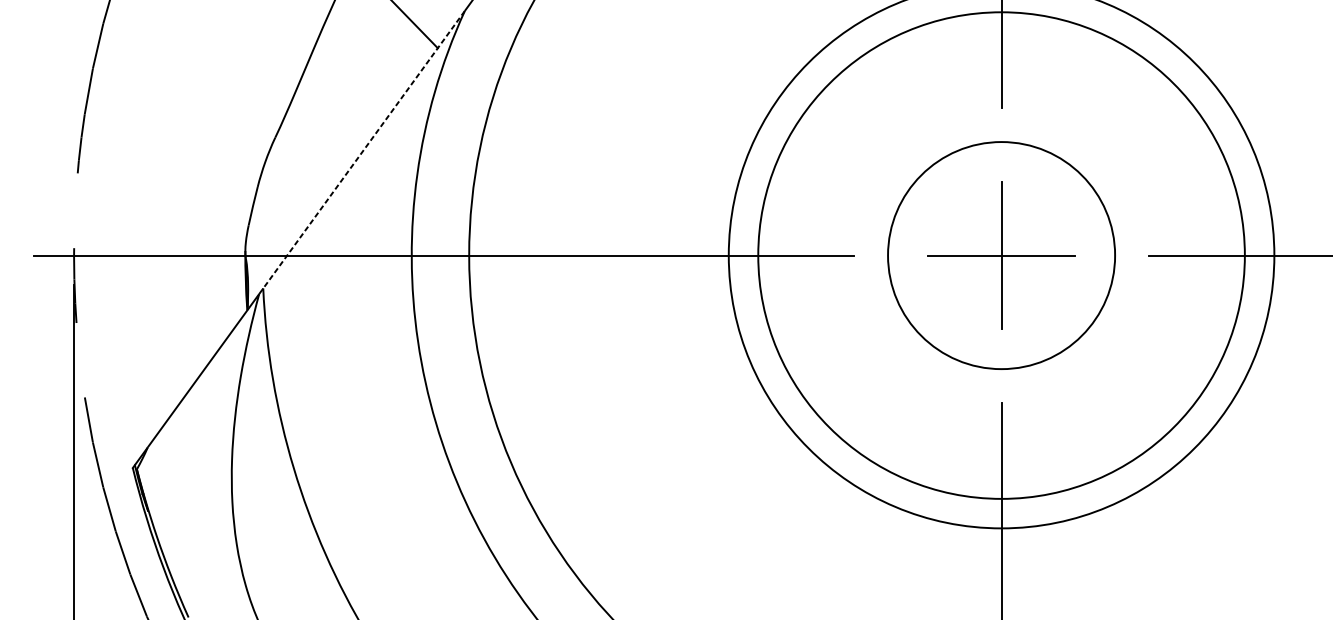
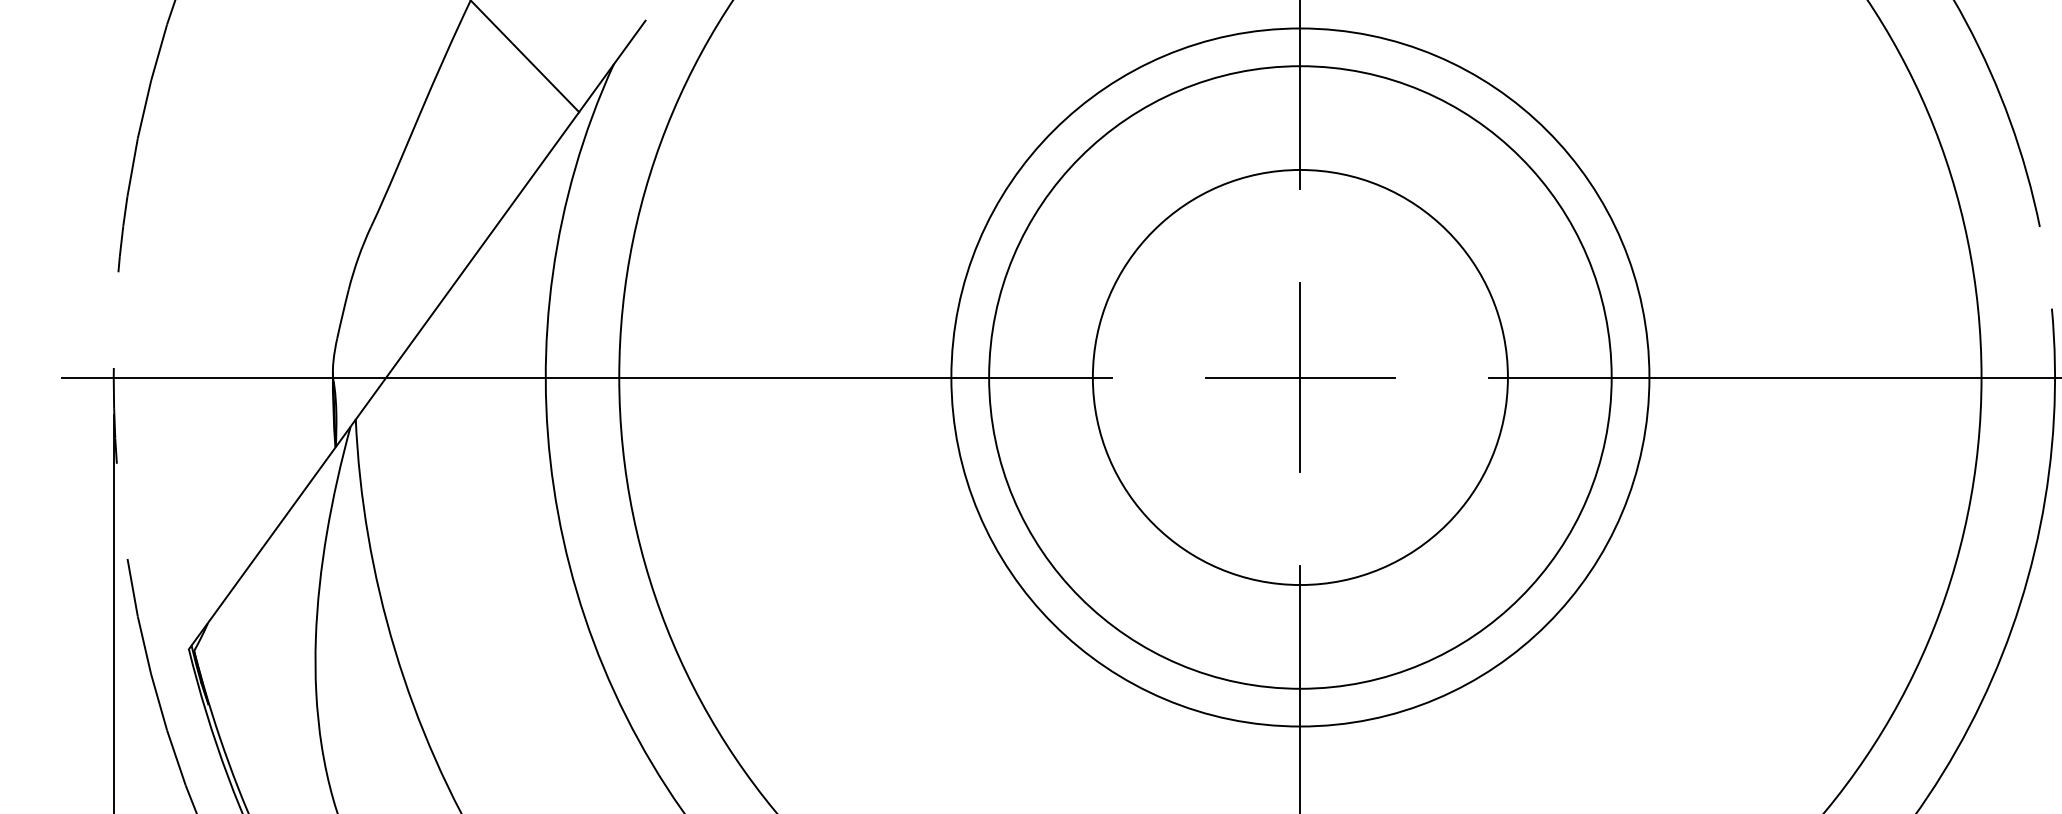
line: (363, 150) -> (484, 242), dashed -> solid
circle: (1000, 255) -> (1299, 377), size x1.43

